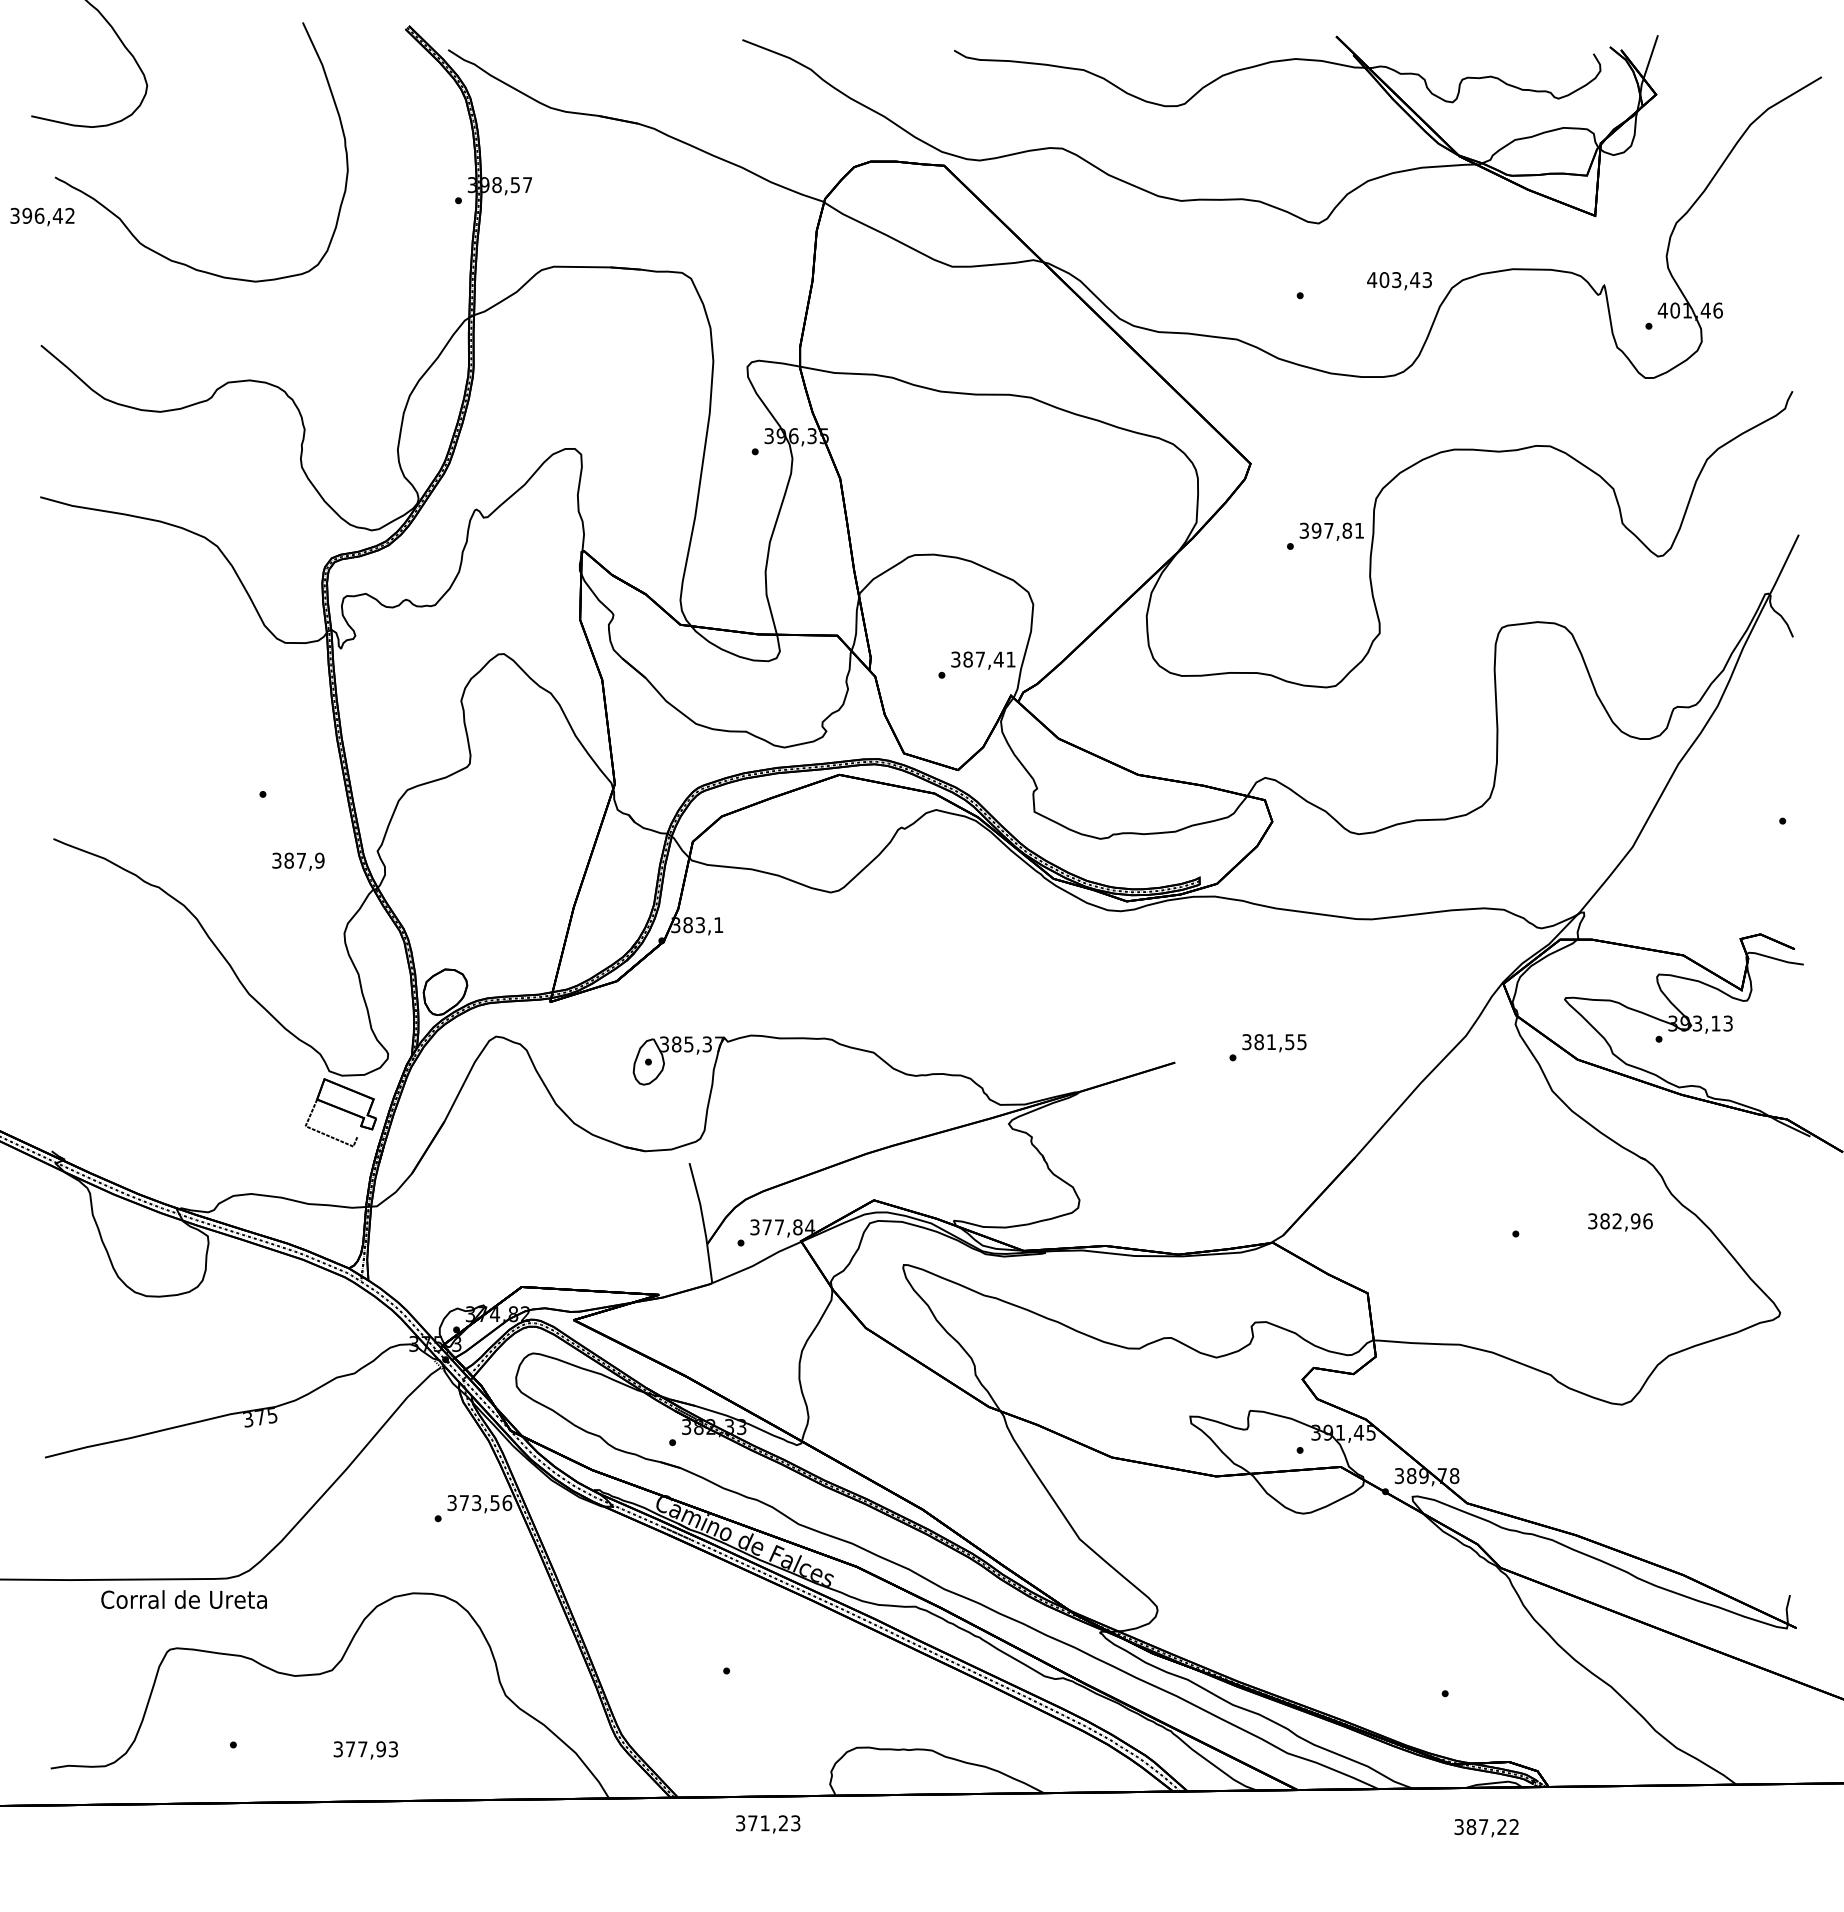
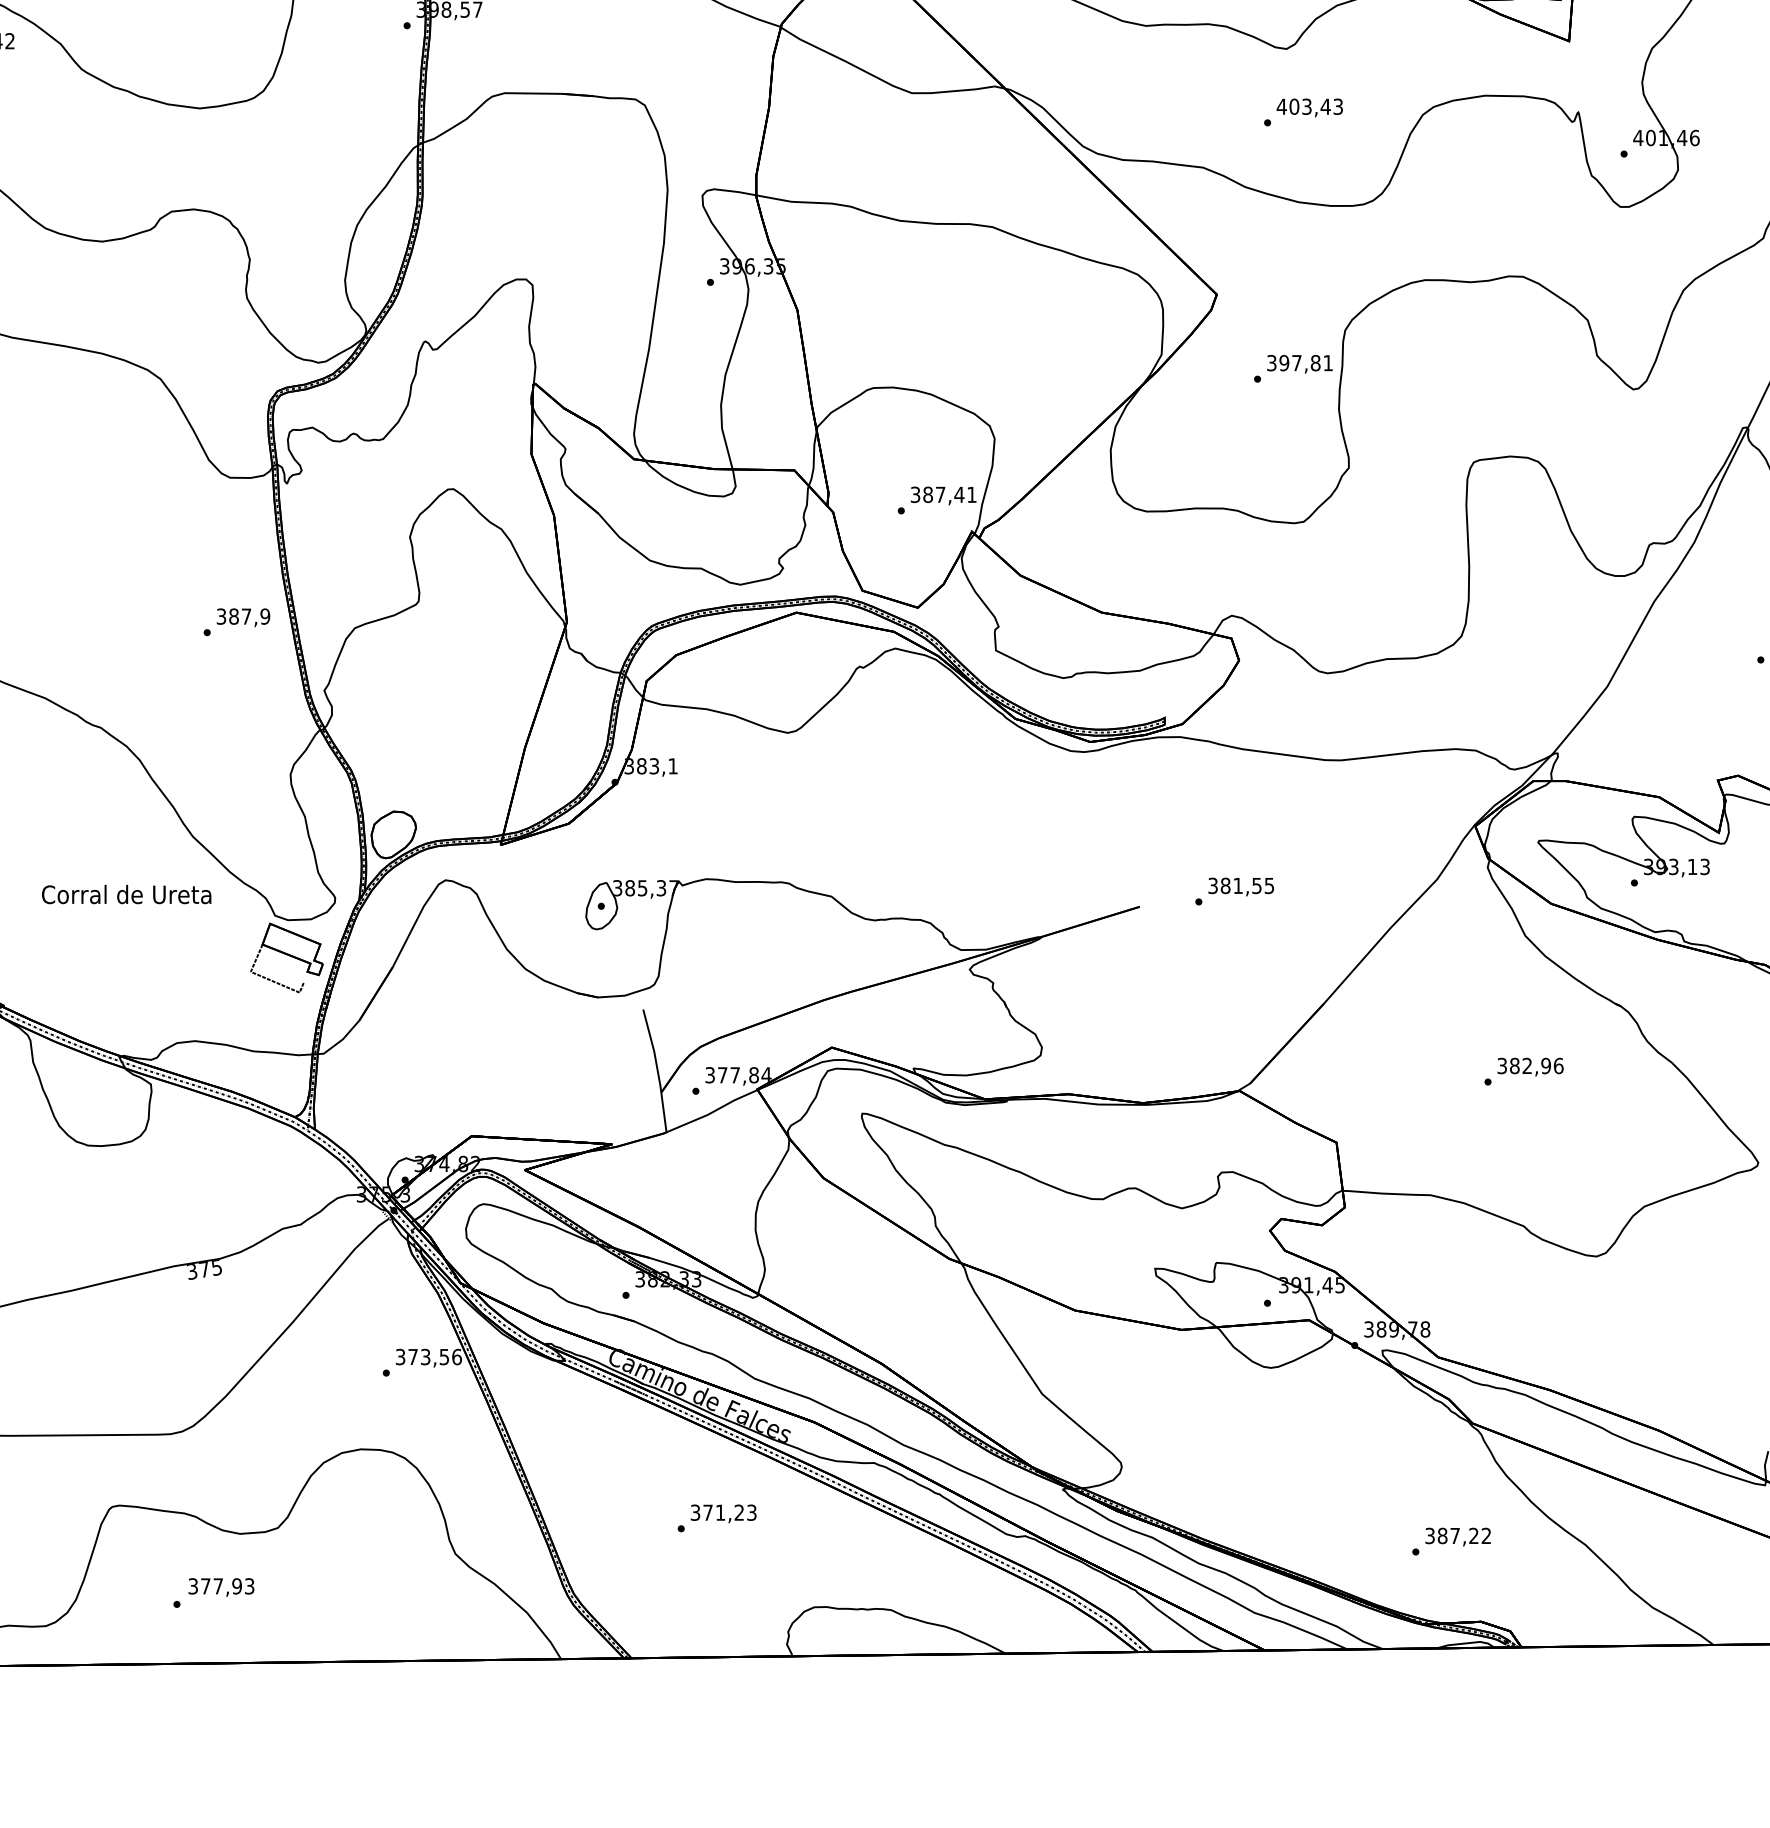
text: (1399, 281) -> (1309, 108), moved
text: (298, 861) -> (243, 617), moved
text: (1620, 1222) -> (1530, 1067), moved
text: (183, 1599) -> (125, 894), moved
text: (365, 1750) -> (221, 1587), moved
text: (768, 1824) -> (724, 1513), moved
text: (1486, 1828) -> (1458, 1537), moved

